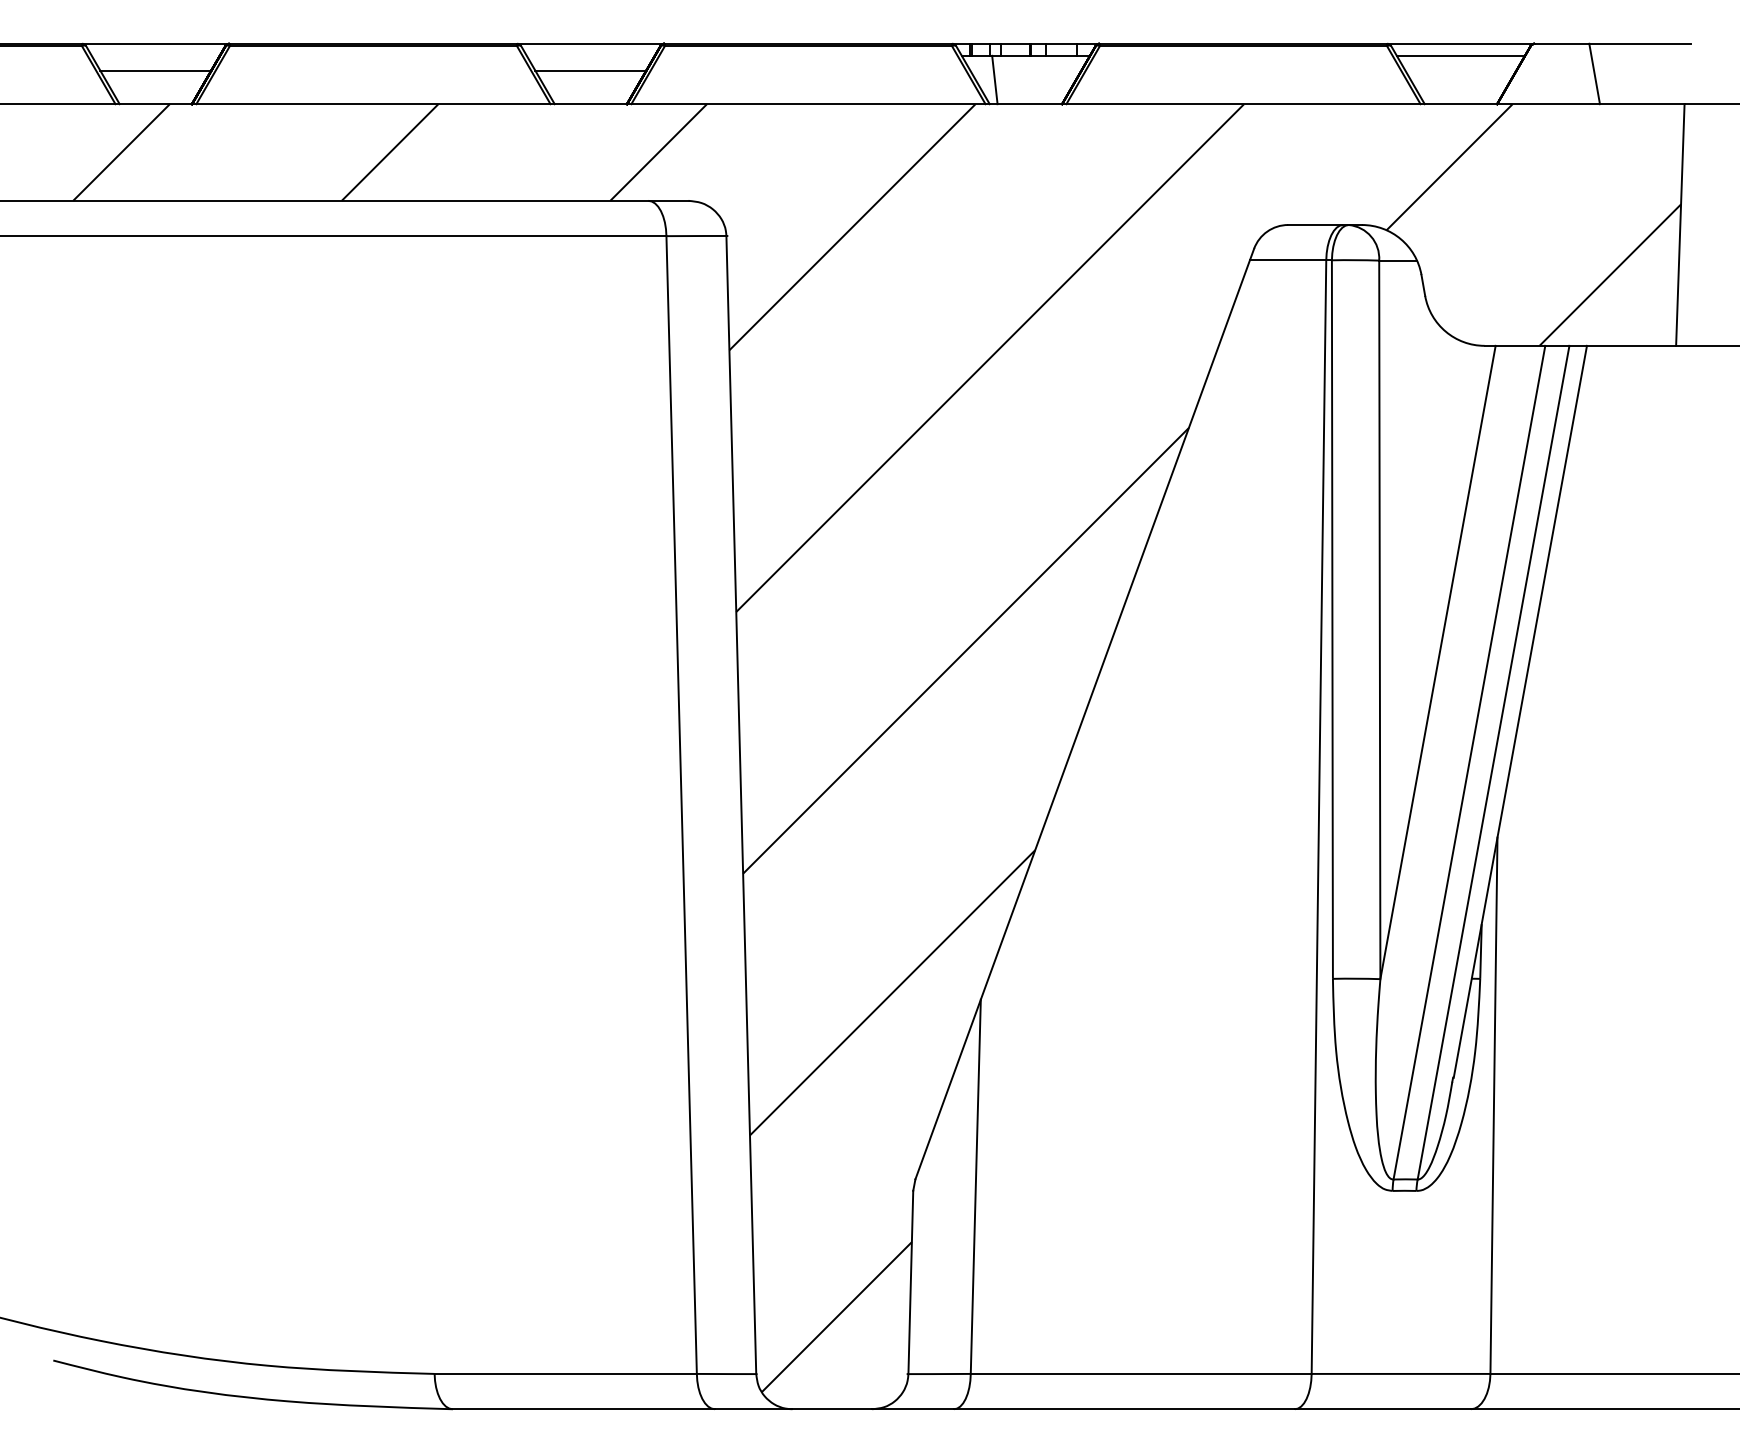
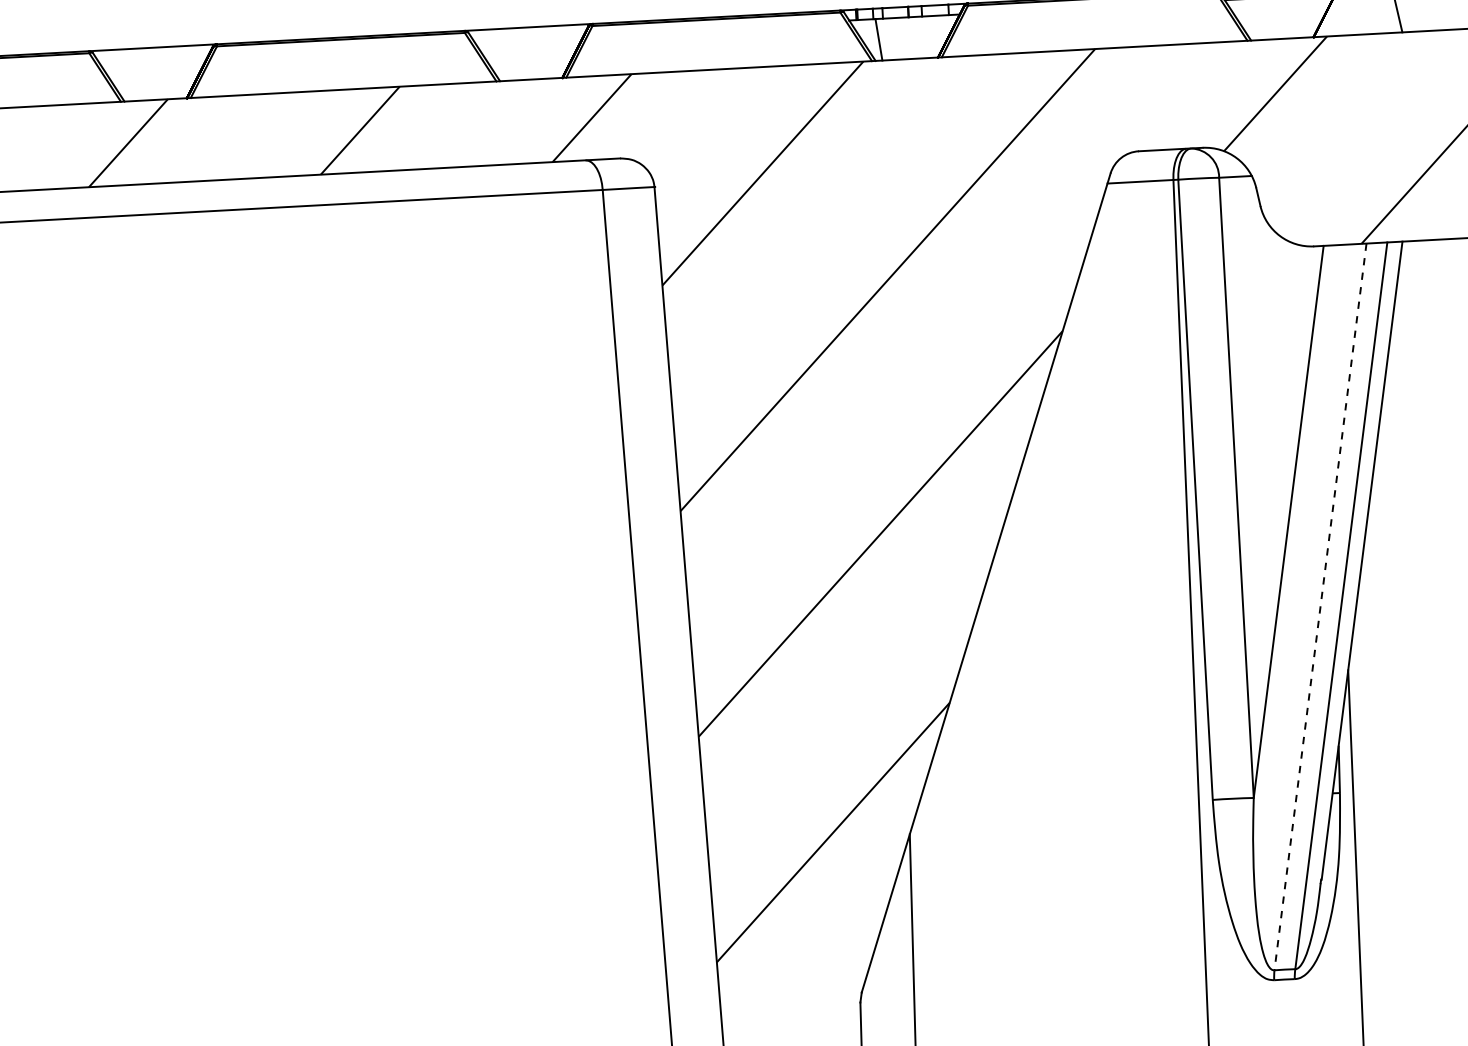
line: (155, 70) -> (153, 70), removed
line: (590, 70) -> (529, 50), removed
line: (1469, 762) -> (1320, 606), solid -> dashed

